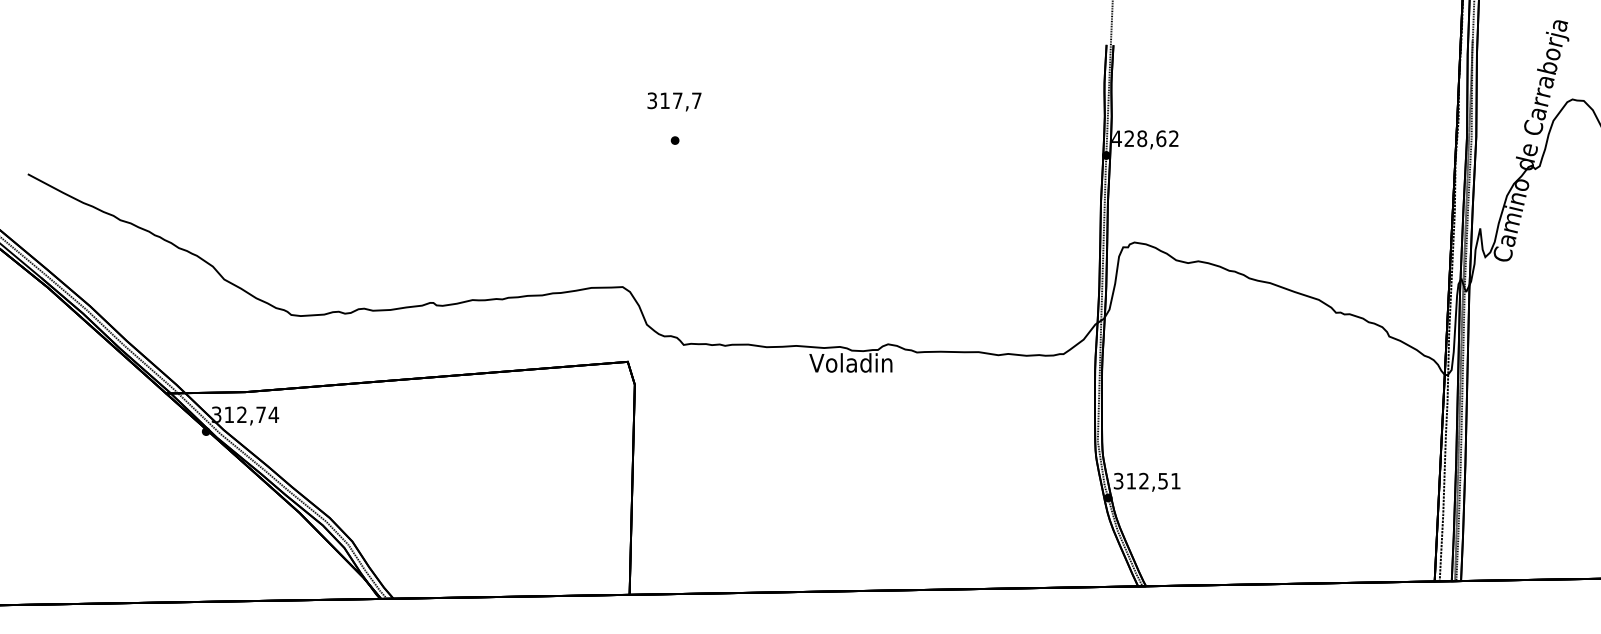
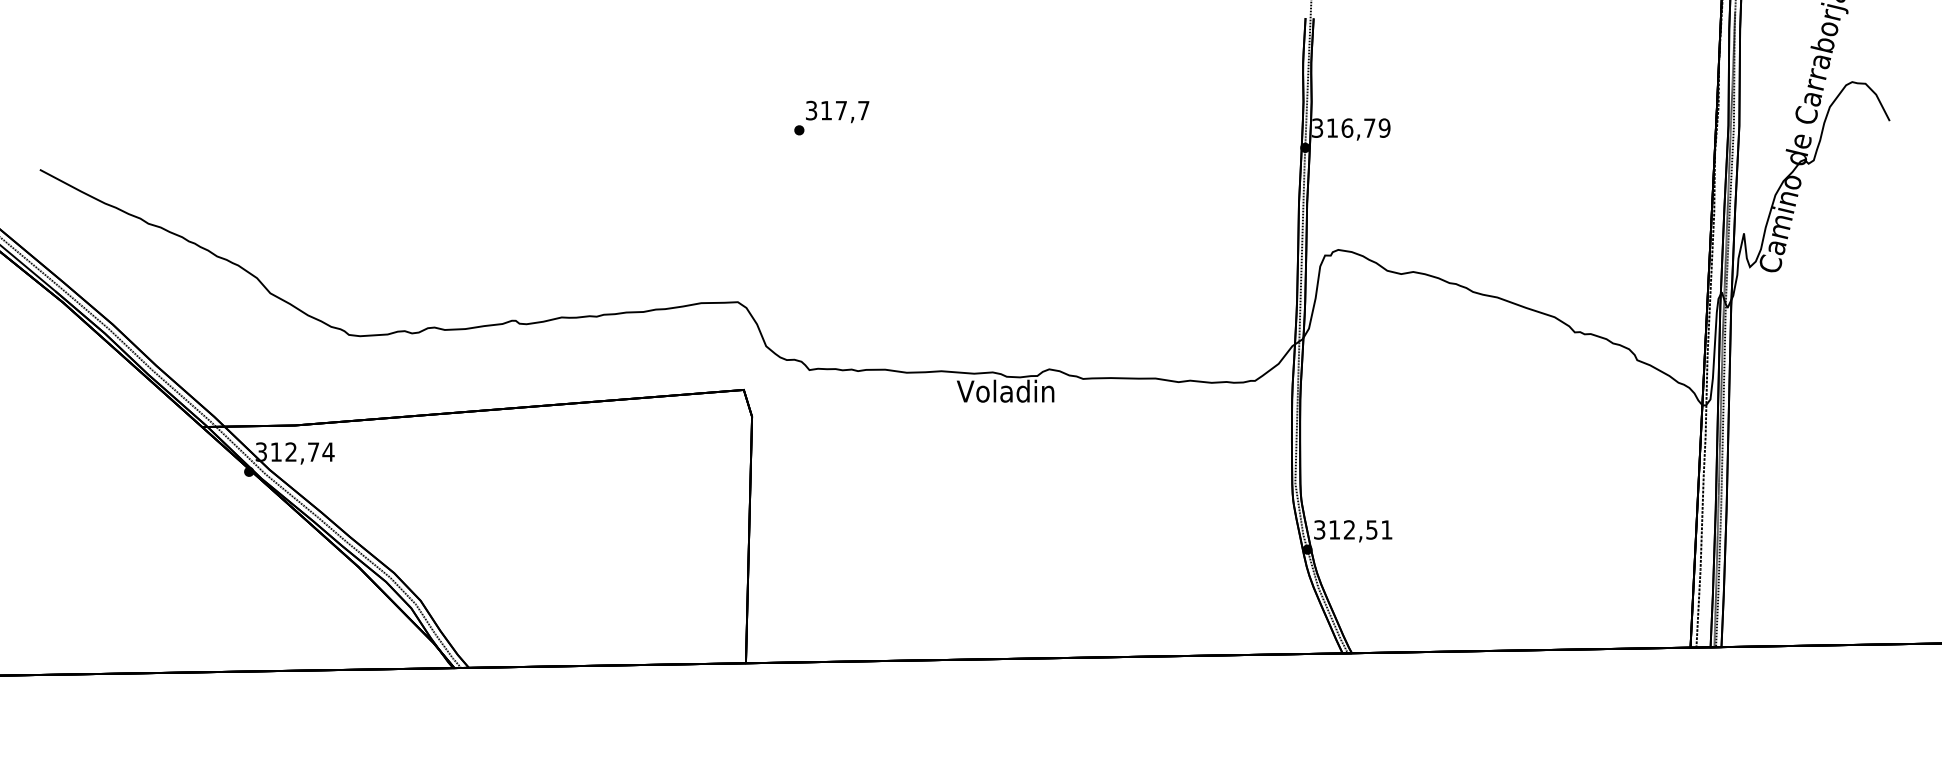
text: (674, 101) -> (837, 111), moved
text: (1144, 138) -> (1350, 127), 428,62 -> 316,79

